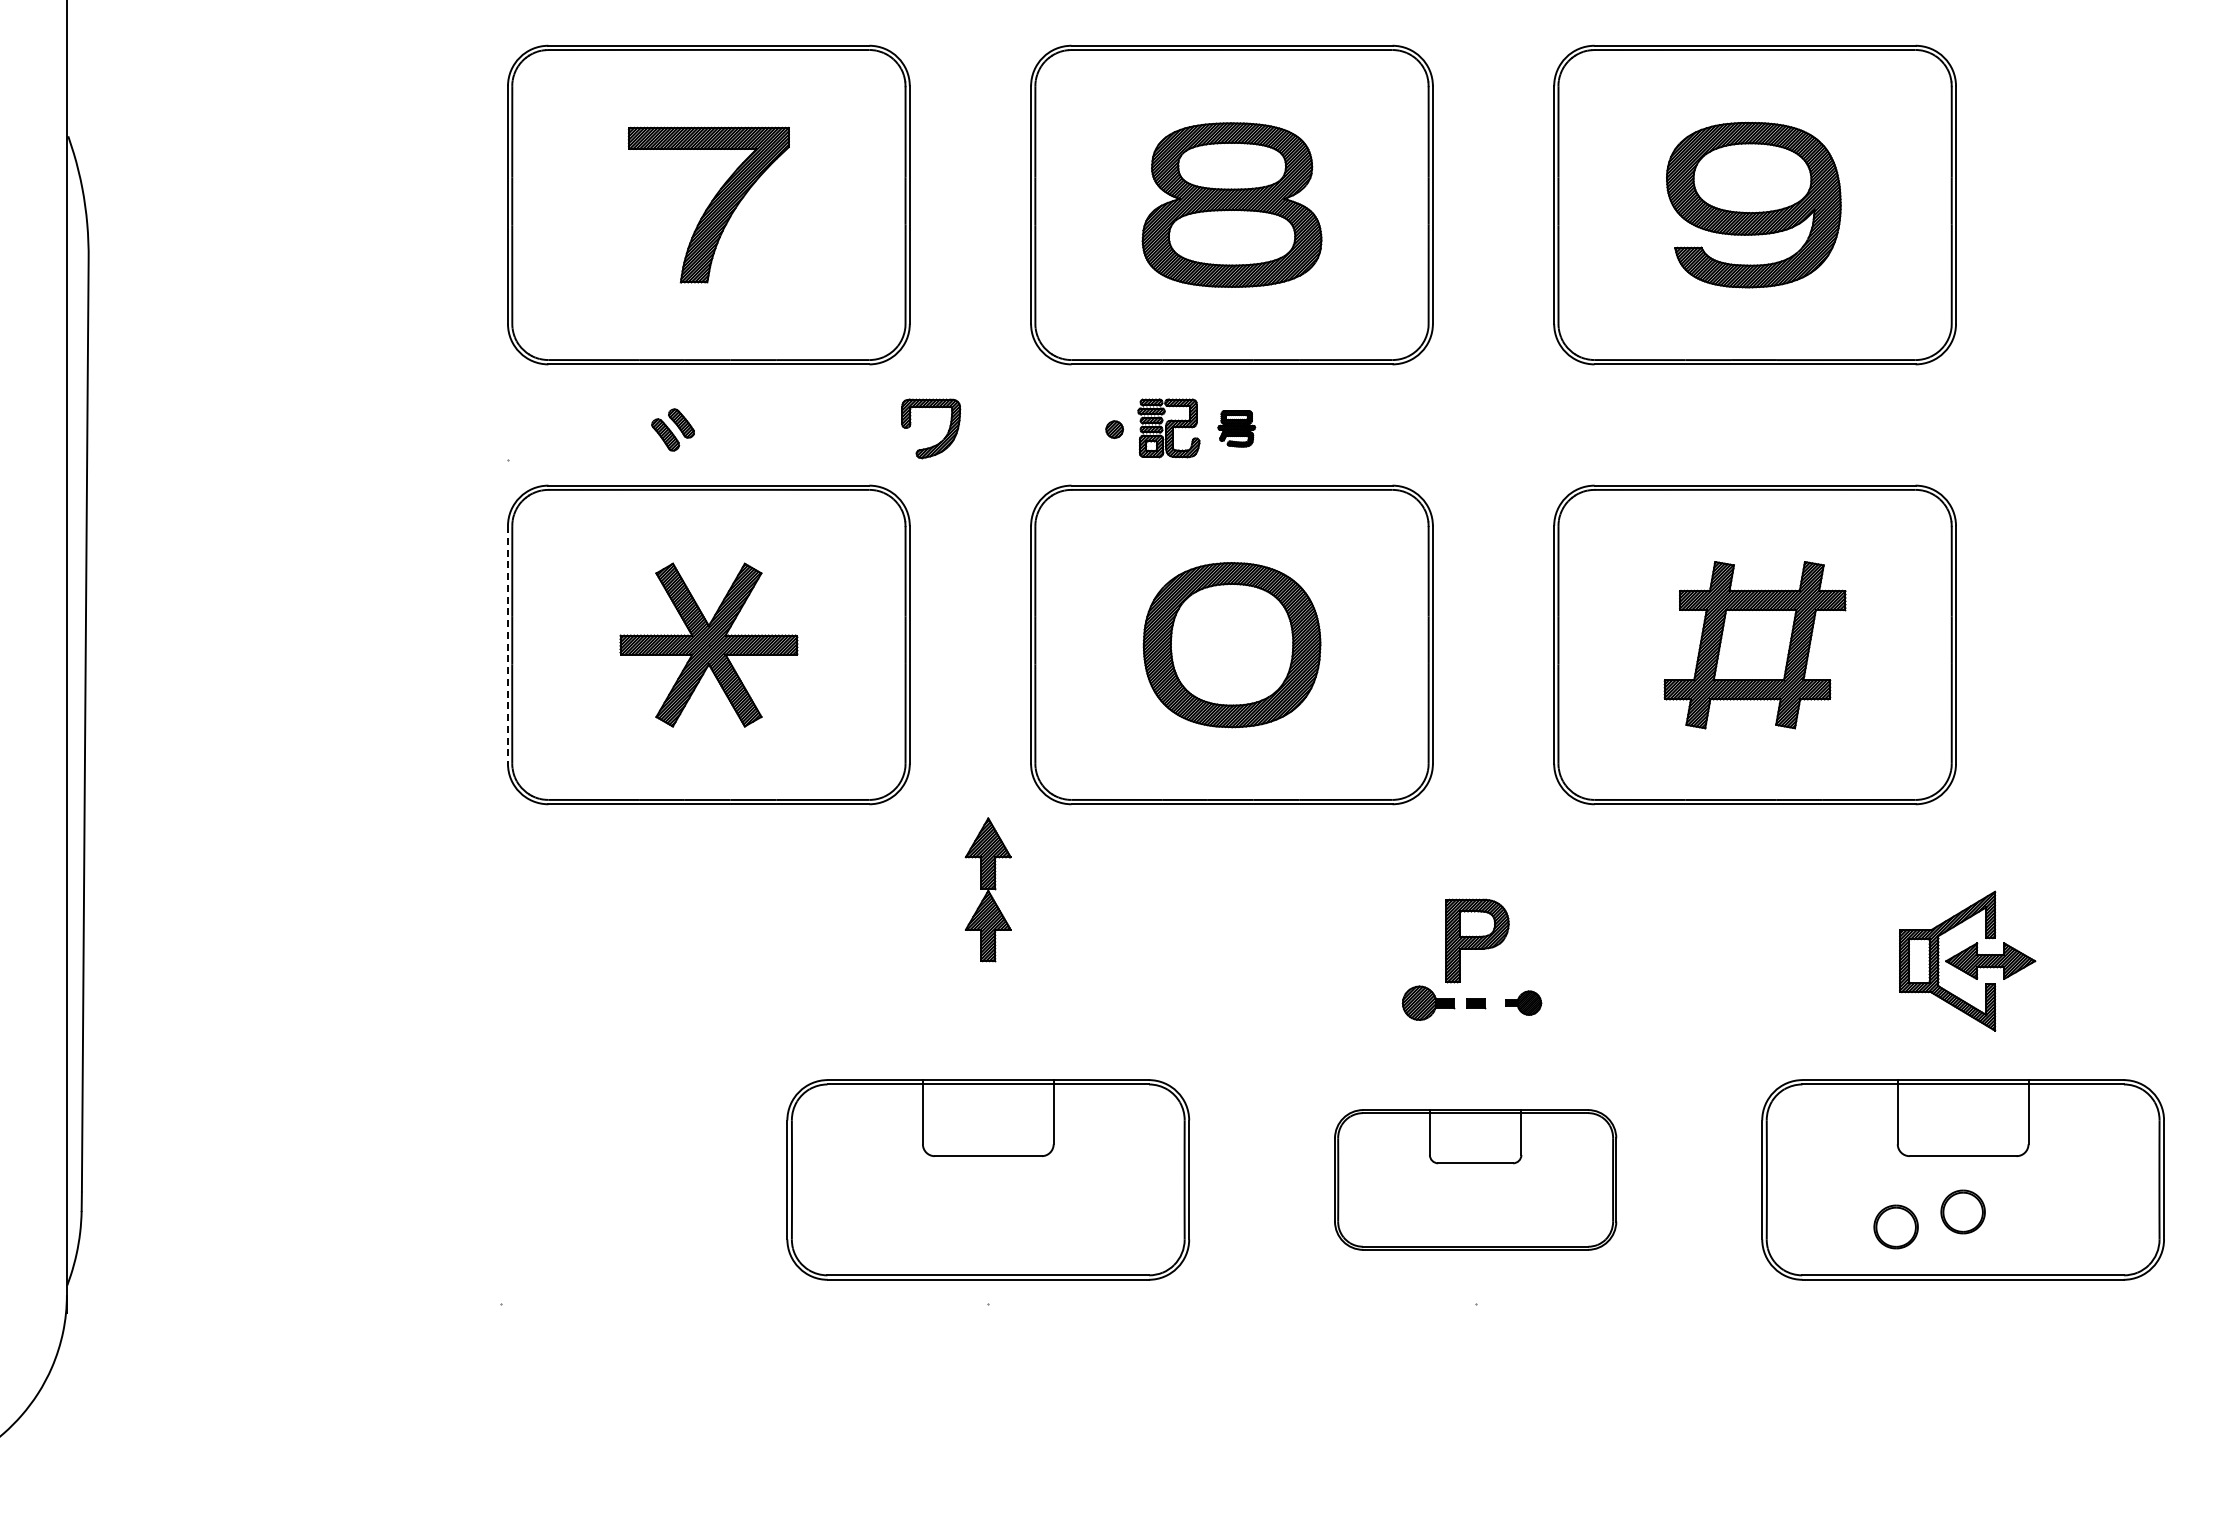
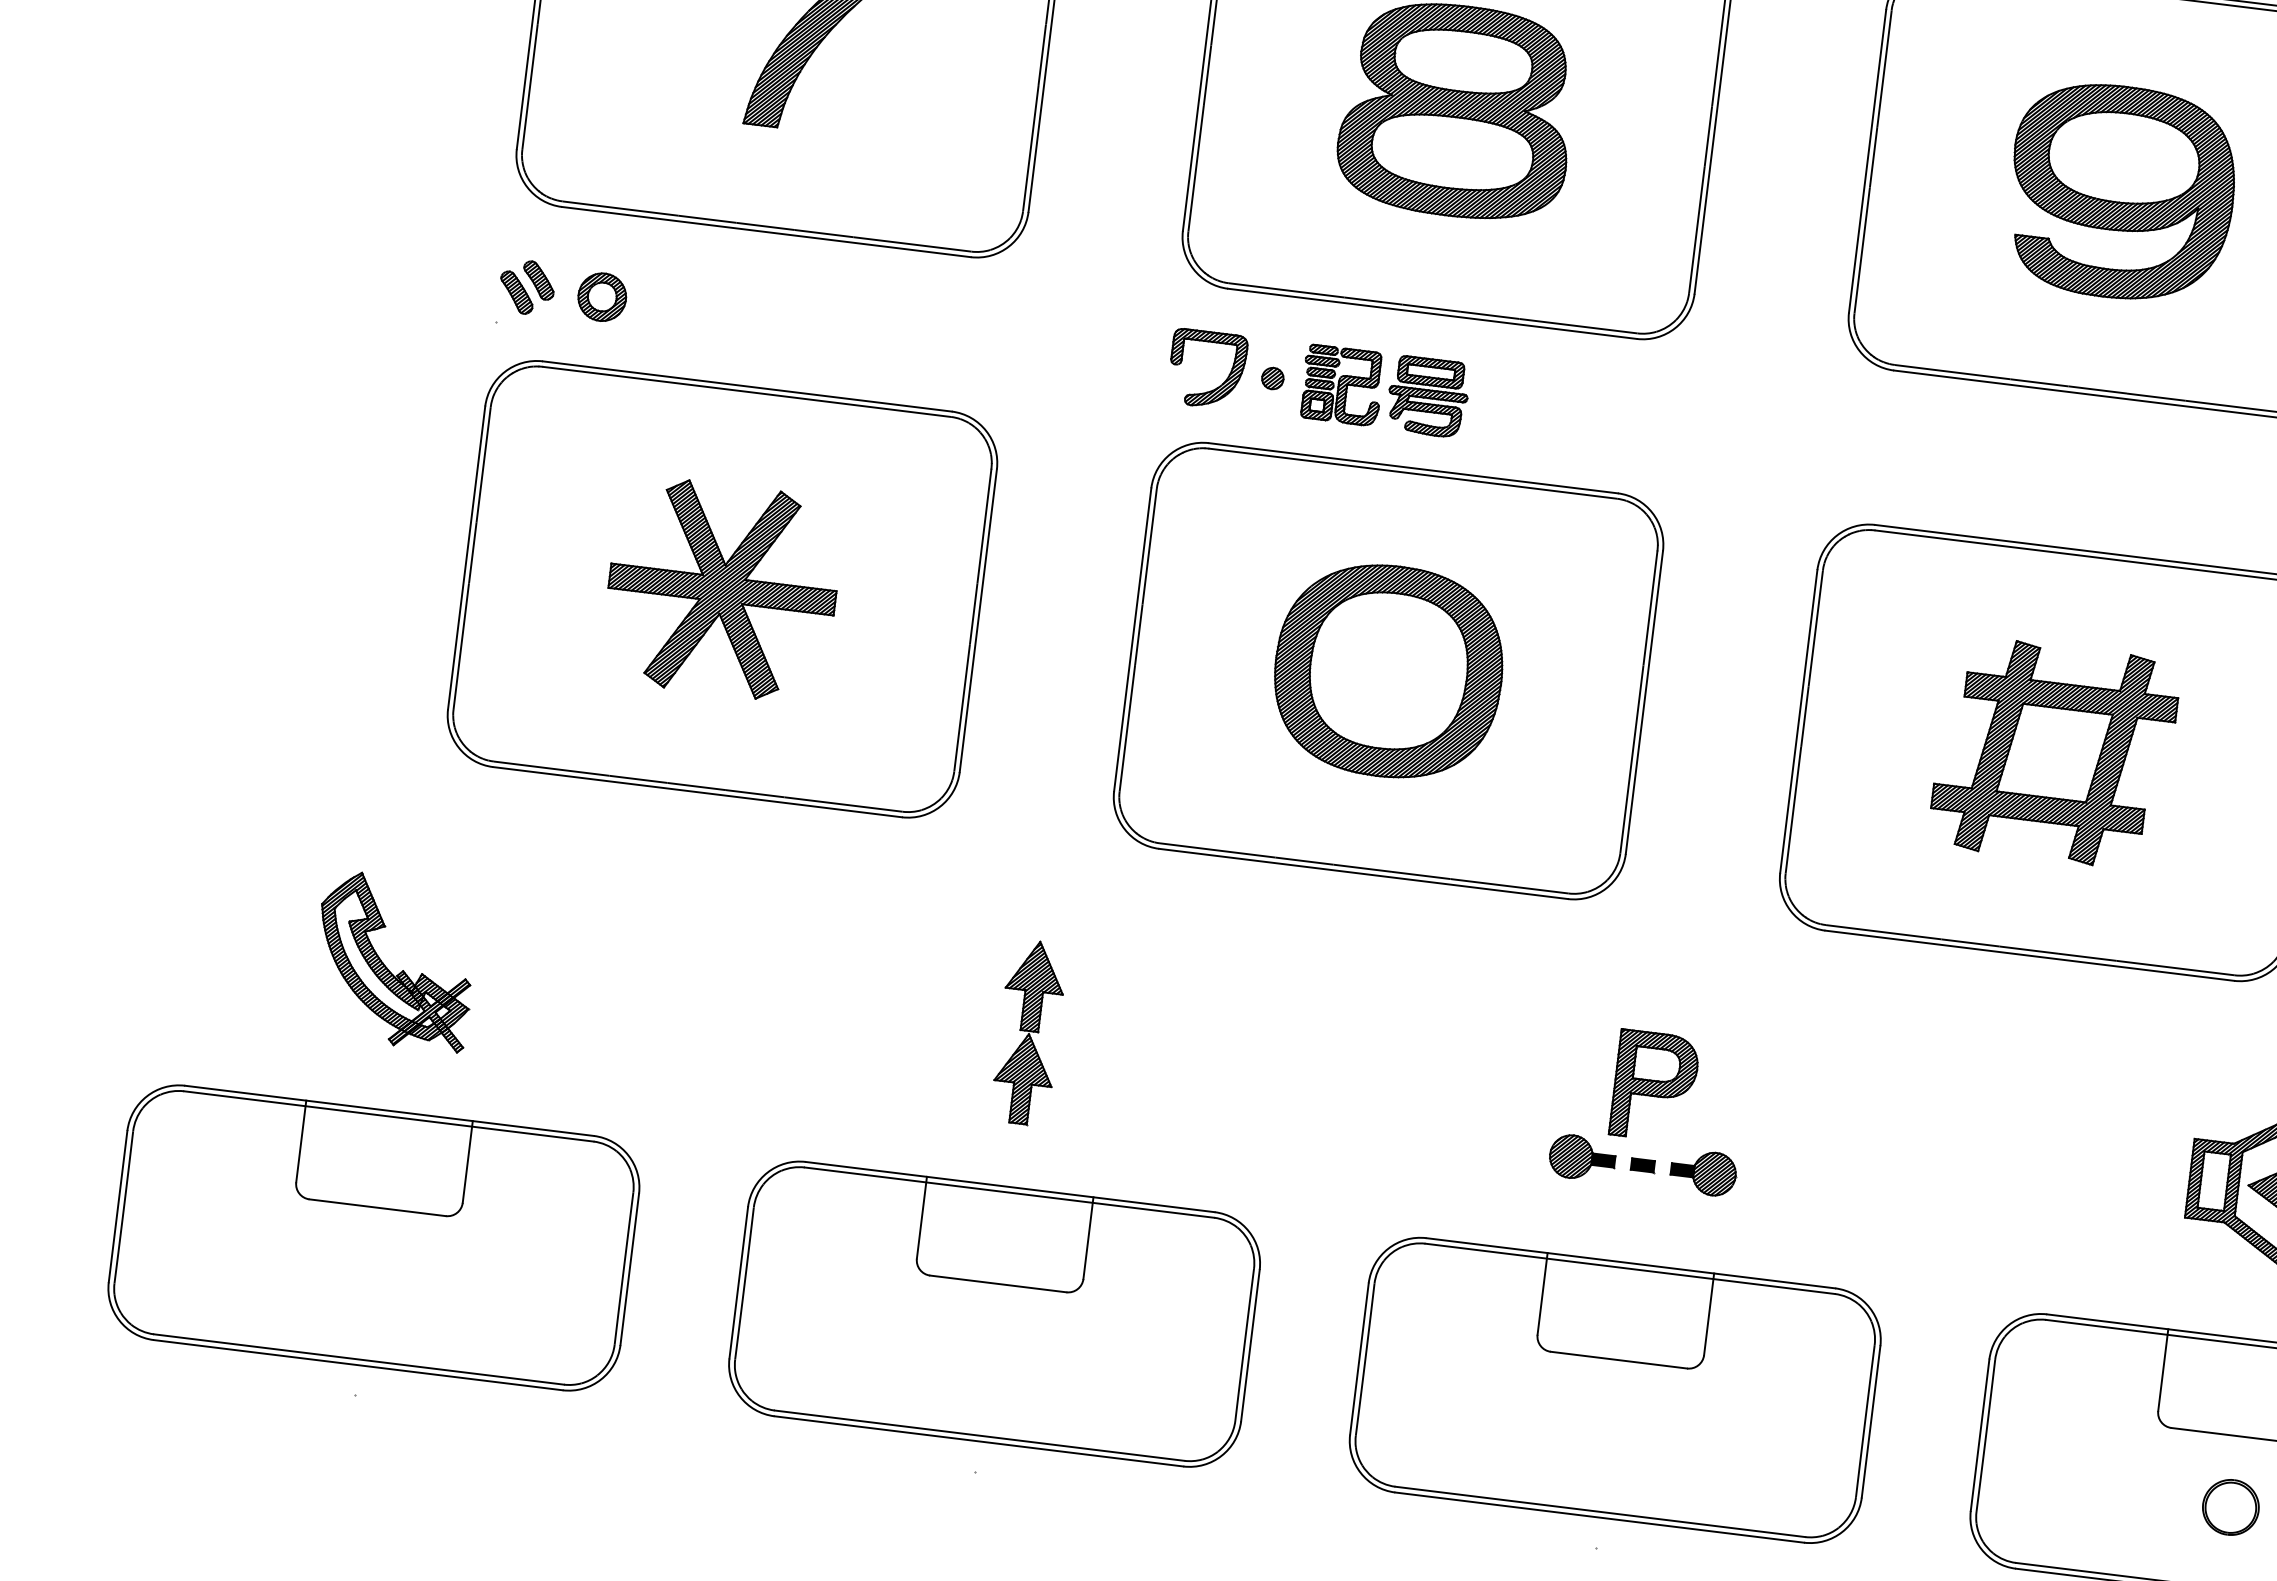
part: (1236, 428) -> (1428, 396), size x1.67
part: (587, 429) -> (601, 295), added
part: (672, 429) -> (526, 286), moved
part: (942, 439) -> (1220, 384), moved
line: (507, 644) -> (466, 557), dashed -> solid
part: (987, 889) -> (1028, 1032), moved
part: (487, 970) -> (389, 969), added
part: (1523, 1002) -> (1703, 1171), size x1.43
part: (500, 1179) -> (373, 1237), added
part: (1475, 1179) -> (1615, 1389), size x1.43
part: (1895, 1226) -> (2142, 1515), removed

